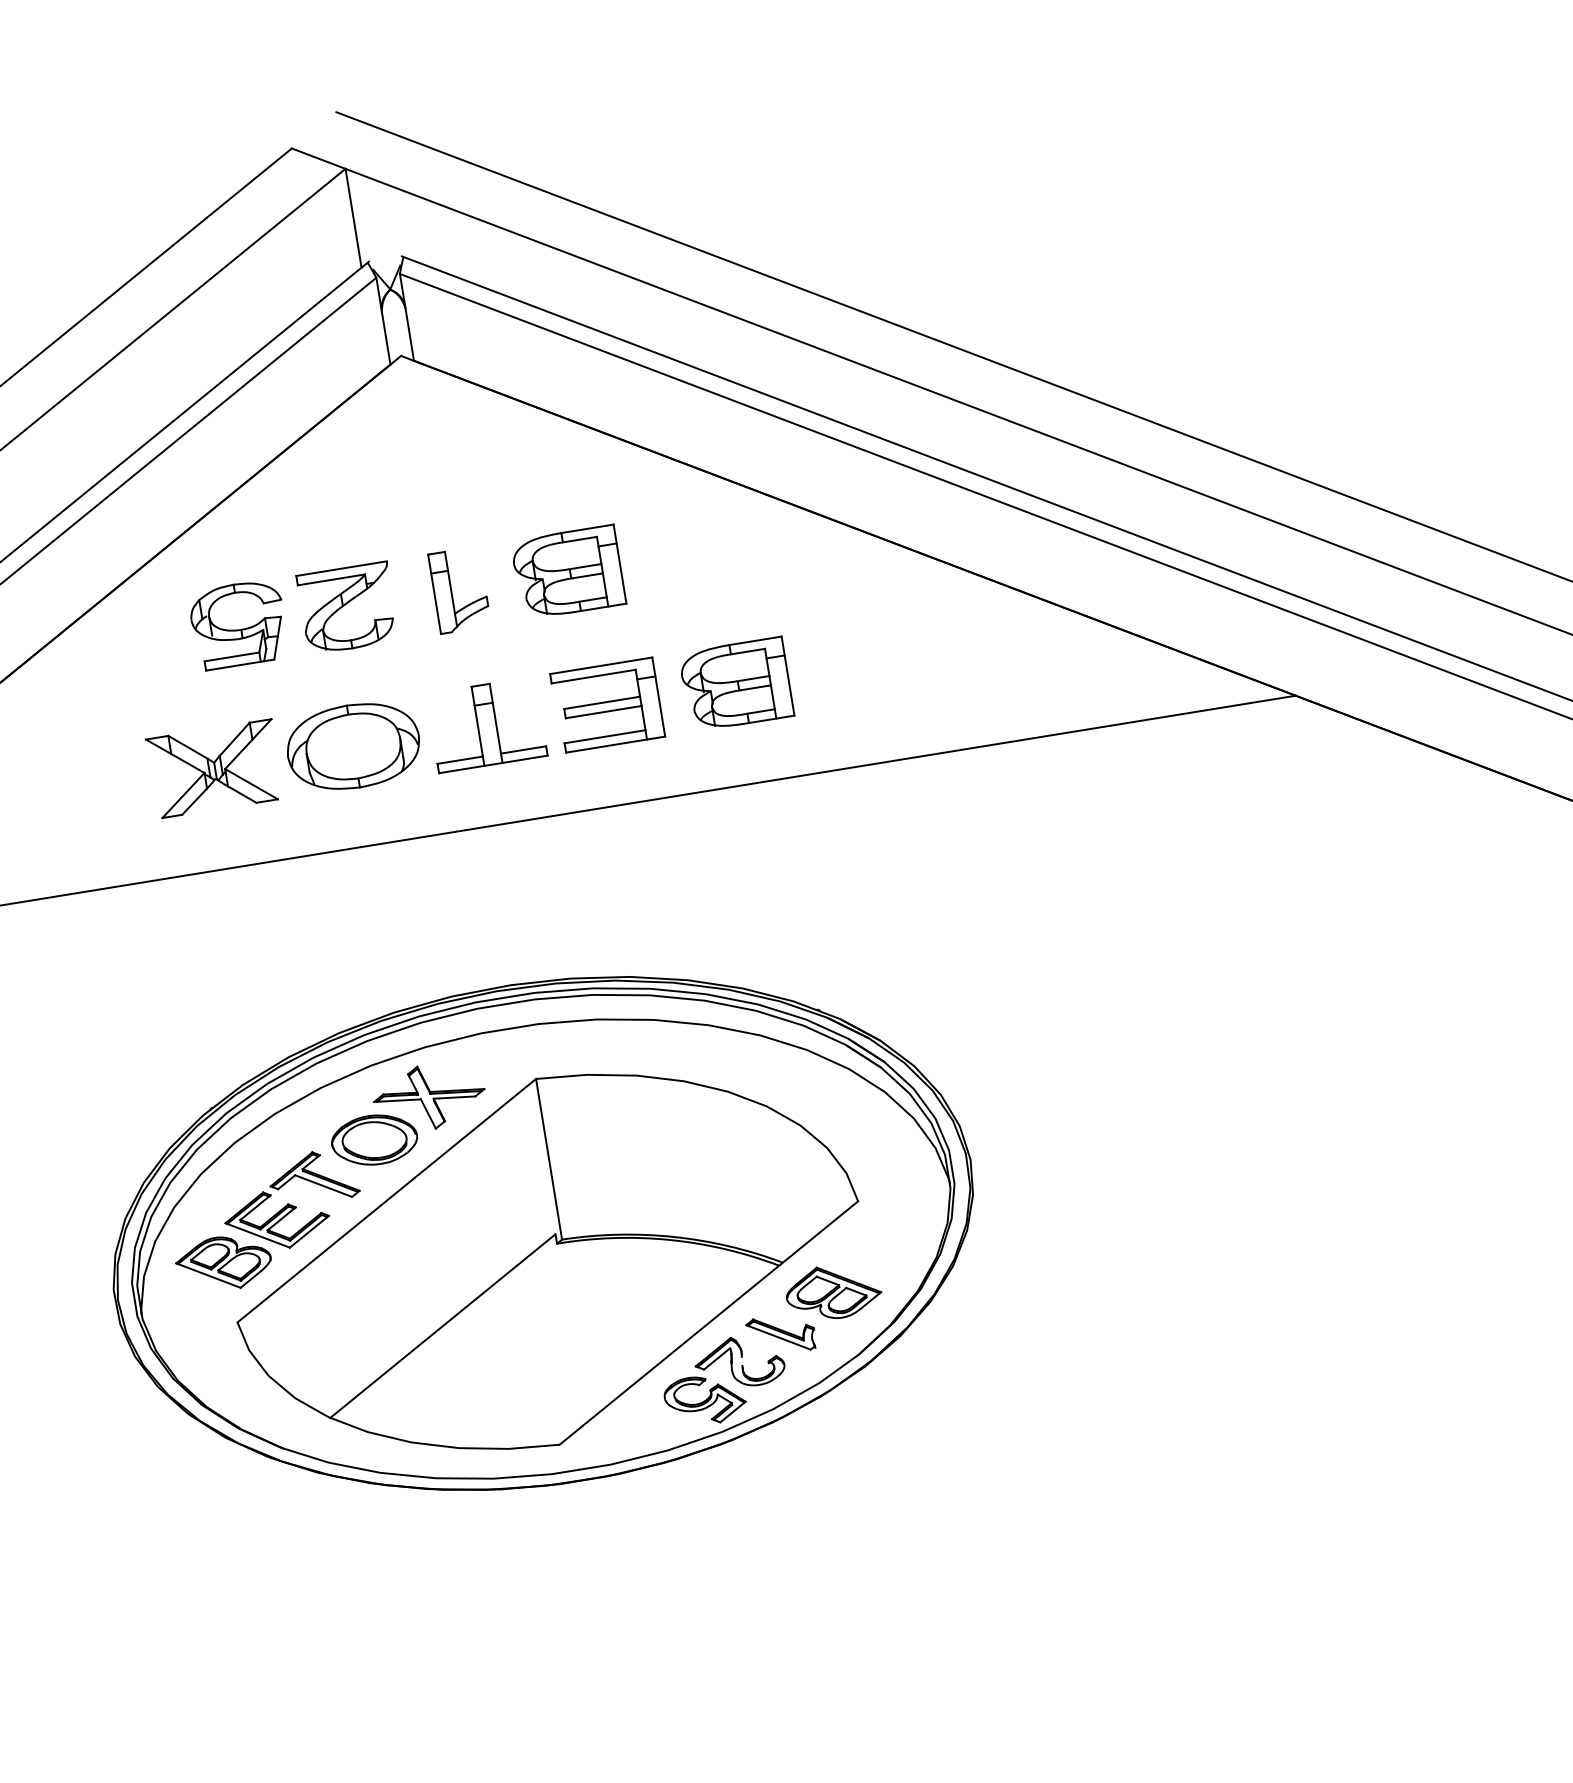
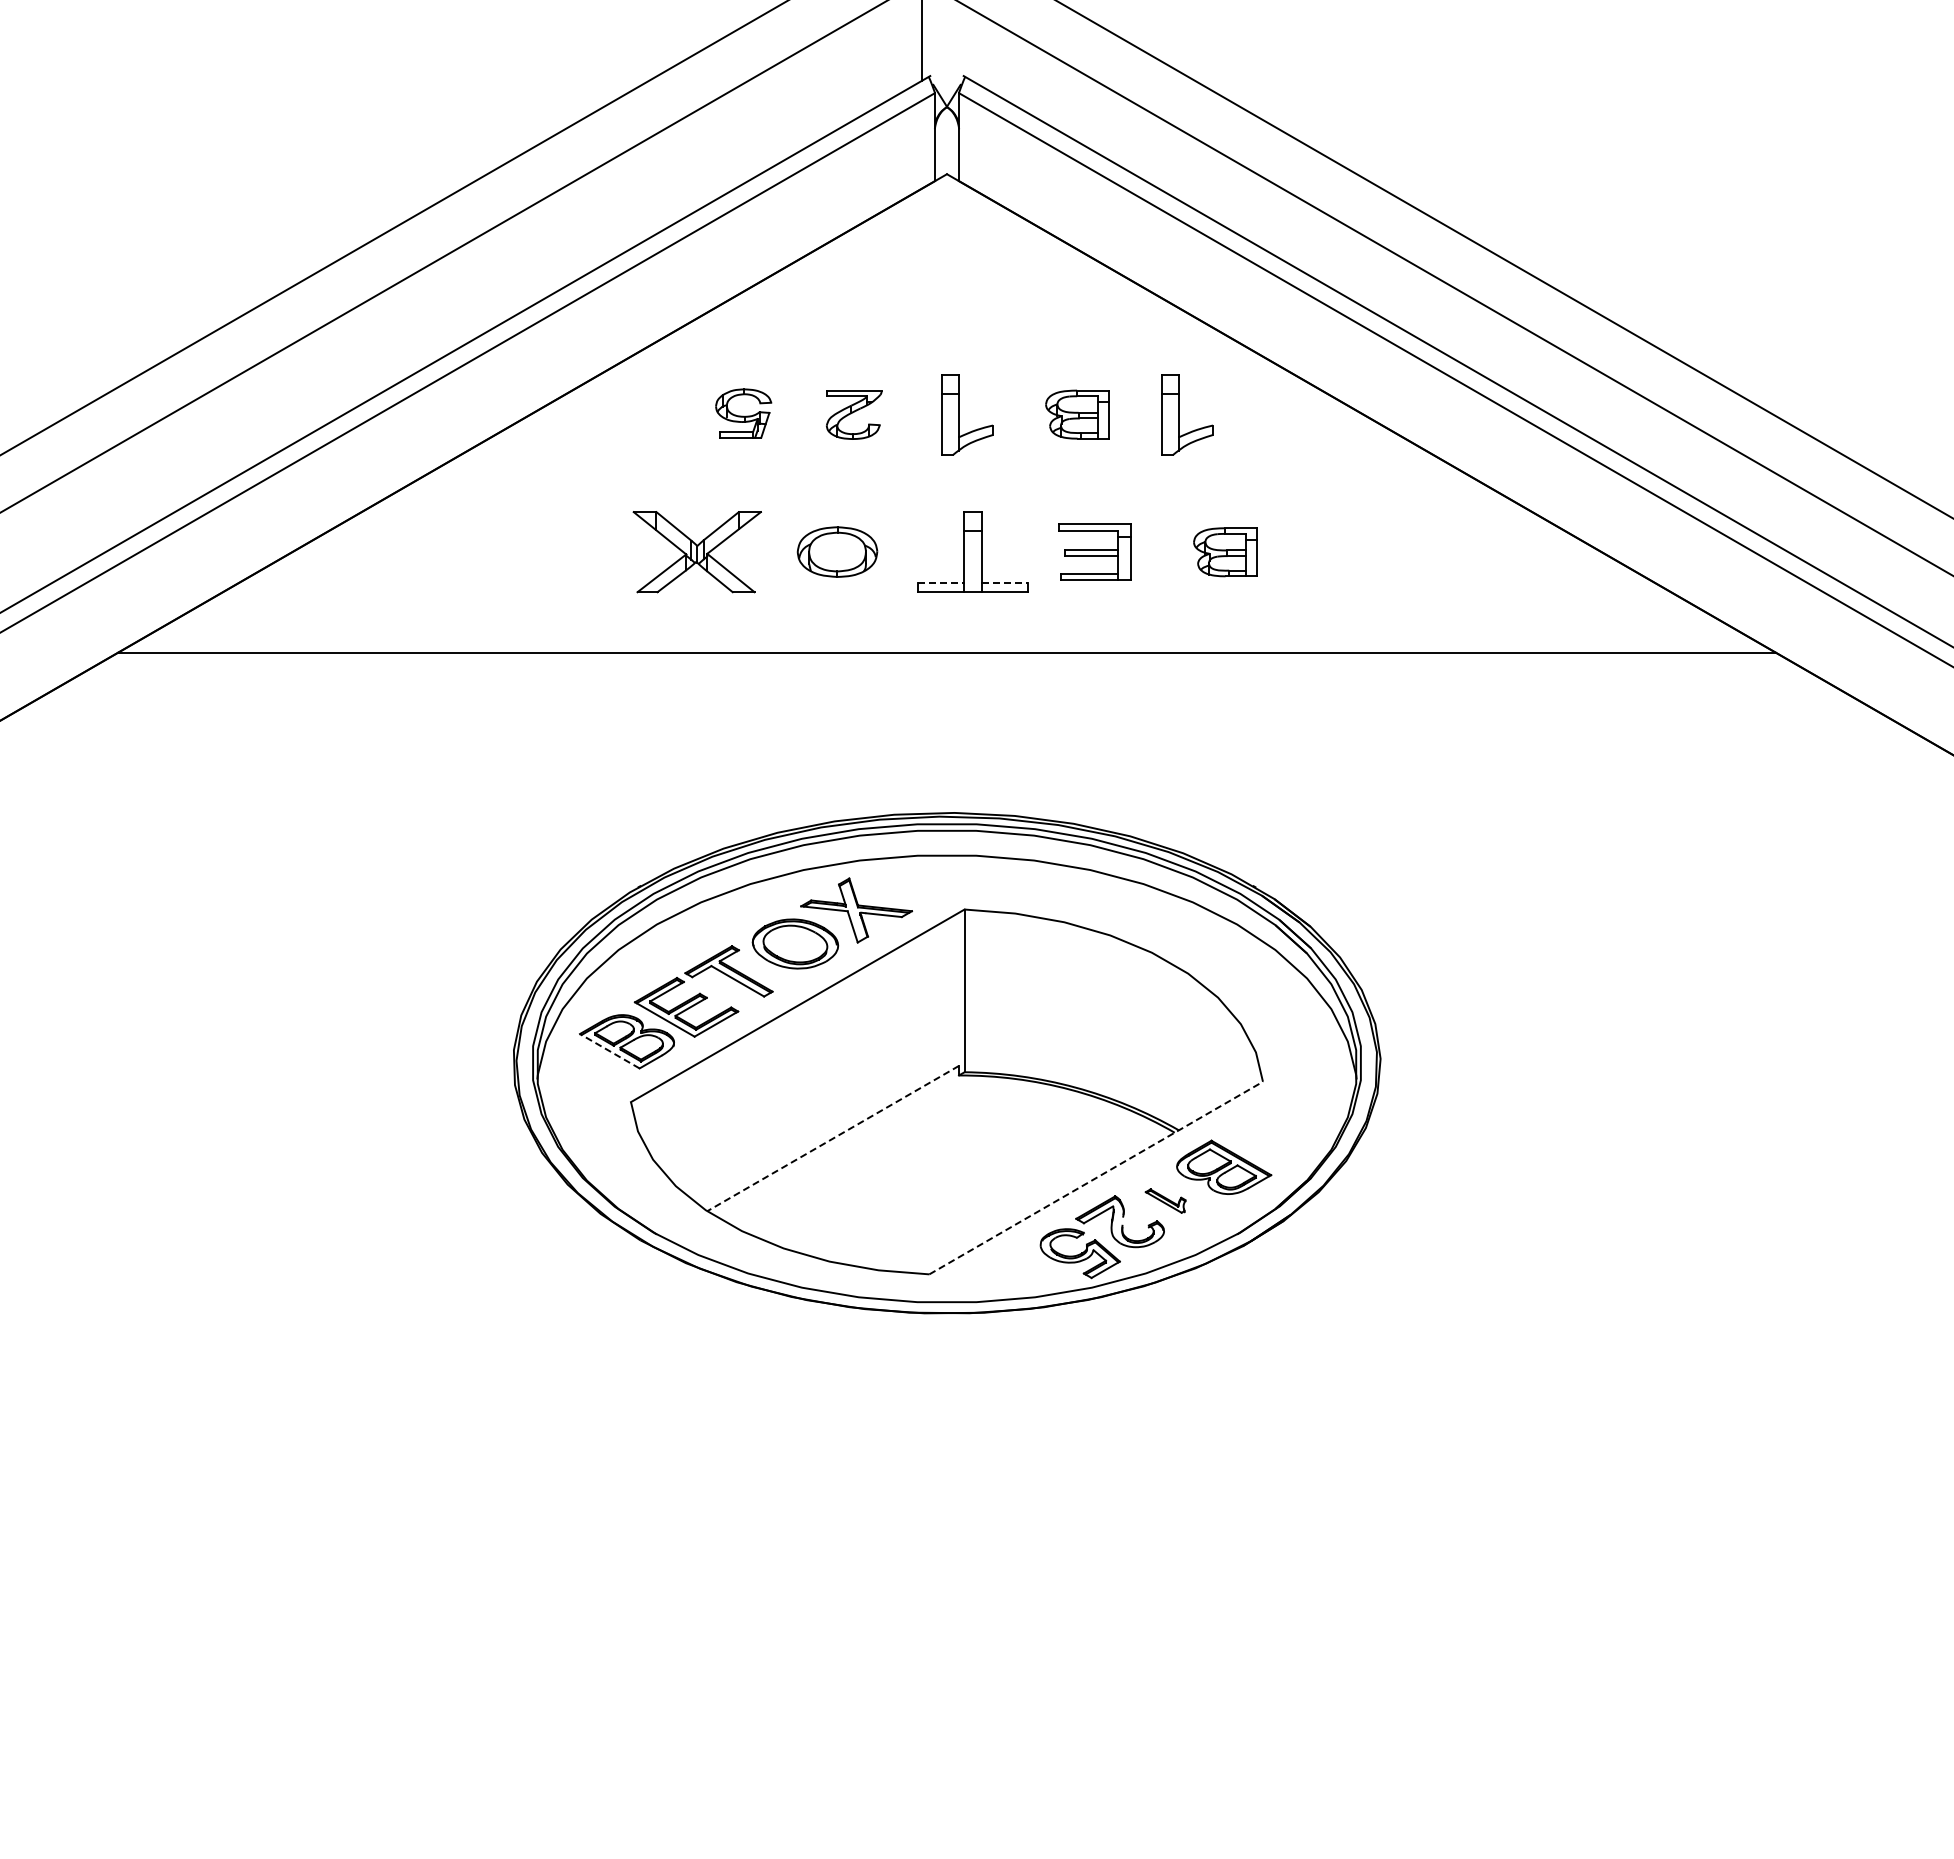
part: (669, 555) -> (1179, 414), added
part: (568, 572) -> (1077, 414), size x0.6
part: (347, 608) -> (853, 414), size x0.6
part: (238, 624) -> (743, 413), size x0.6
part: (736, 684) -> (1225, 552), size x0.6
part: (607, 704) -> (1094, 551), size x0.7
part: (353, 745) -> (837, 551), size x0.6
line: (523, 749) -> (1004, 582), solid -> dashed
line: (459, 760) -> (940, 582), solid -> dashed
line: (208, 1274) -> (609, 1050), solid -> dashed
line: (709, 1323) -> (1096, 1178), solid -> dashed
line: (442, 1326) -> (832, 1138), solid -> dashed
part: (780, 1334) -> (1165, 1200), size x0.6

